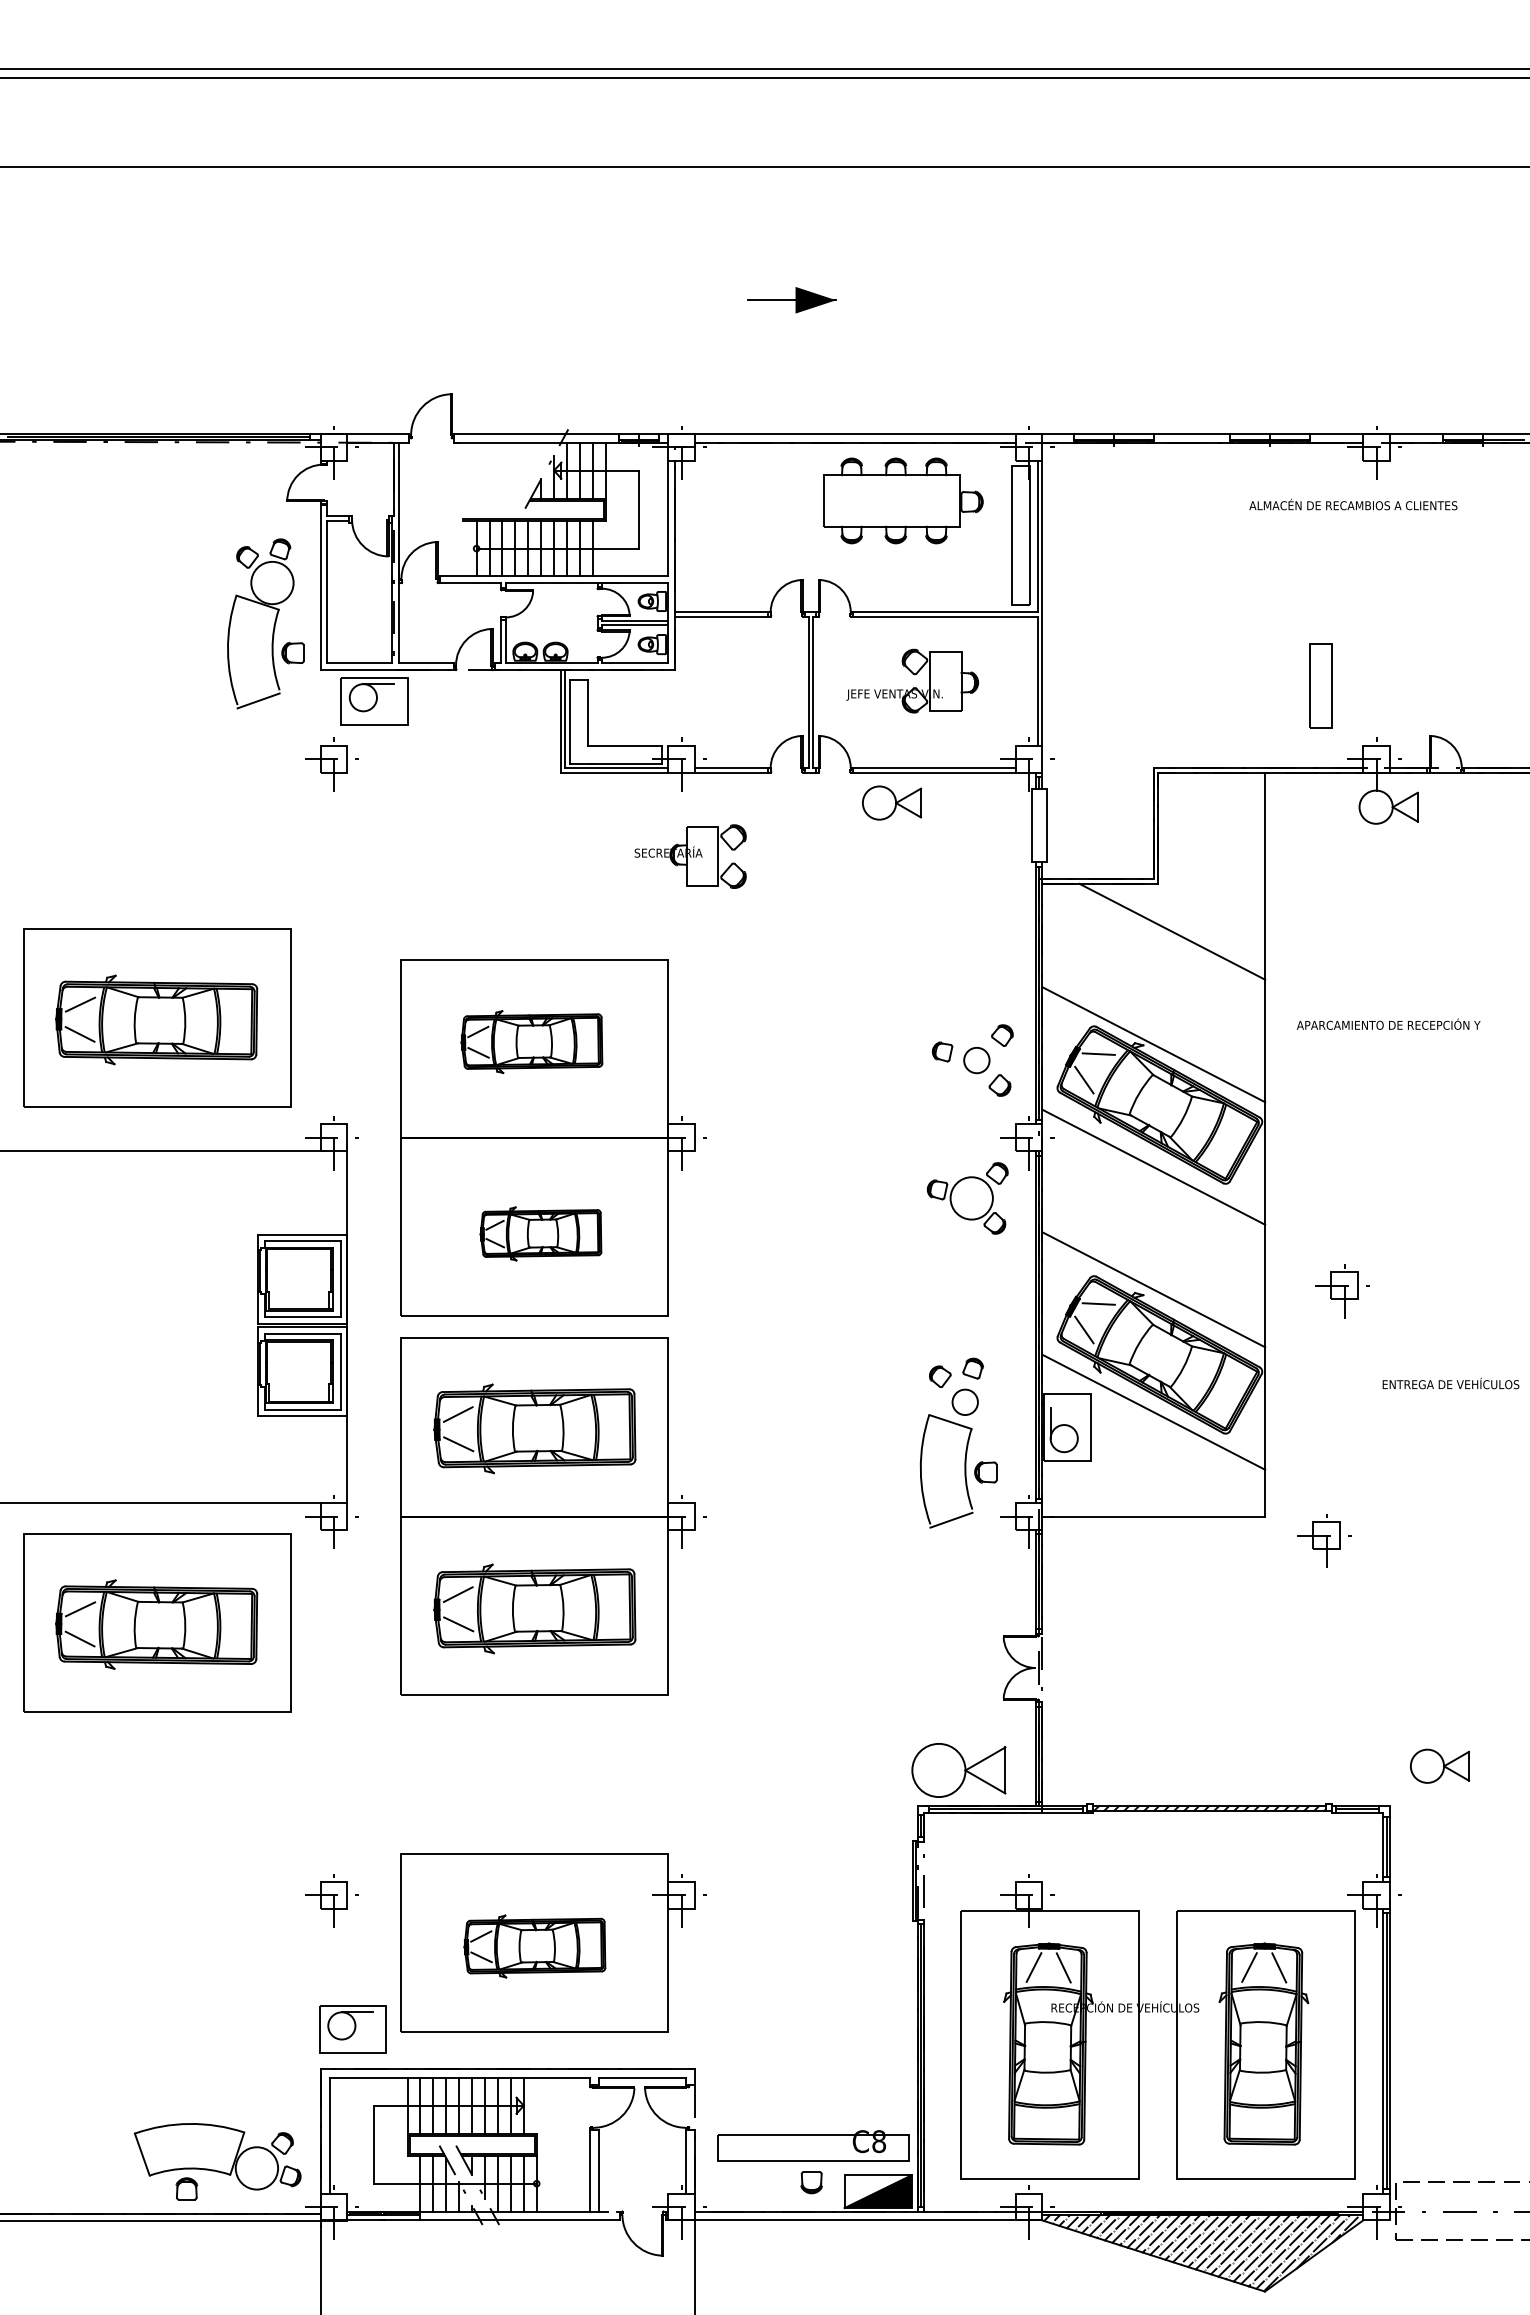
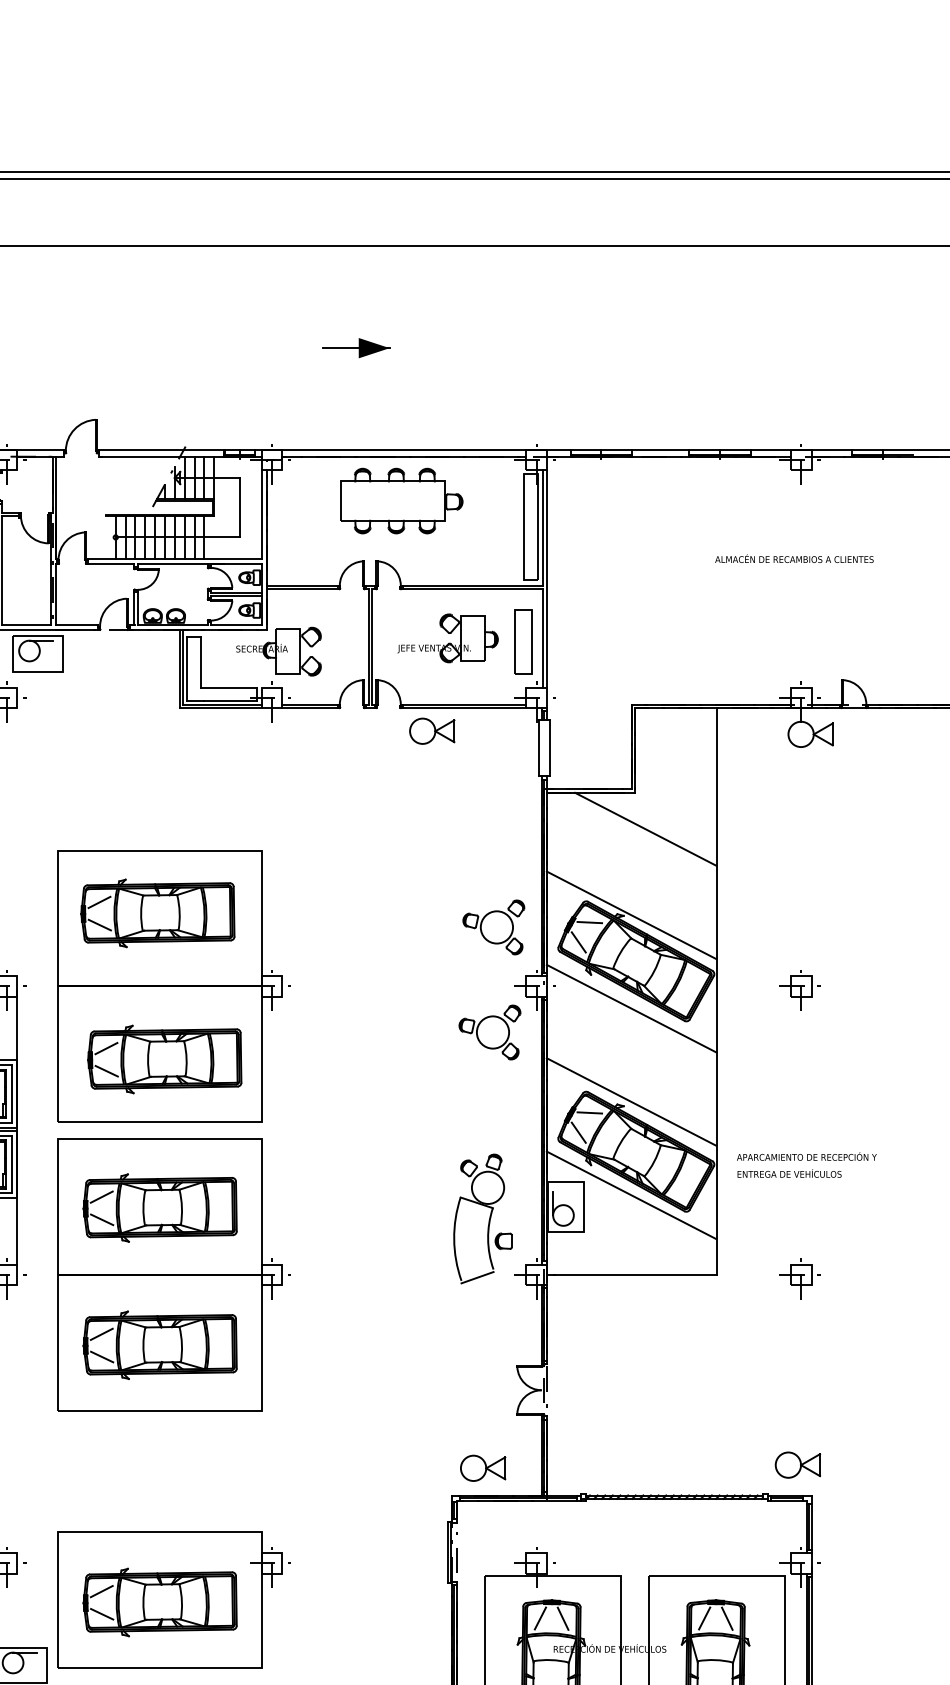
part: (903, 500) -> (402, 500), moved
text: (1353, 504) -> (794, 558), moved
part: (1320, 685) -> (523, 641), moved
part: (690, 856) -> (278, 651), moved
text: (1388, 1023) -> (806, 1155), moved
part: (531, 1041) -> (157, 912), size x1.43
circle: (976, 1060) -> (496, 927), size x1.67
part: (540, 1233) -> (164, 1059), size x1.67
part: (1342, 1291) -> (799, 990), moved
text: (1450, 1383) -> (789, 1173), moved
circle: (965, 1402) -> (488, 1187), size x1.67
part: (1324, 1540) -> (799, 1278), moved
part: (1439, 1765) -> (797, 1464), moved
part: (958, 1770) -> (482, 1468), size x0.62
part: (534, 1946) -> (159, 1602), size x1.43

